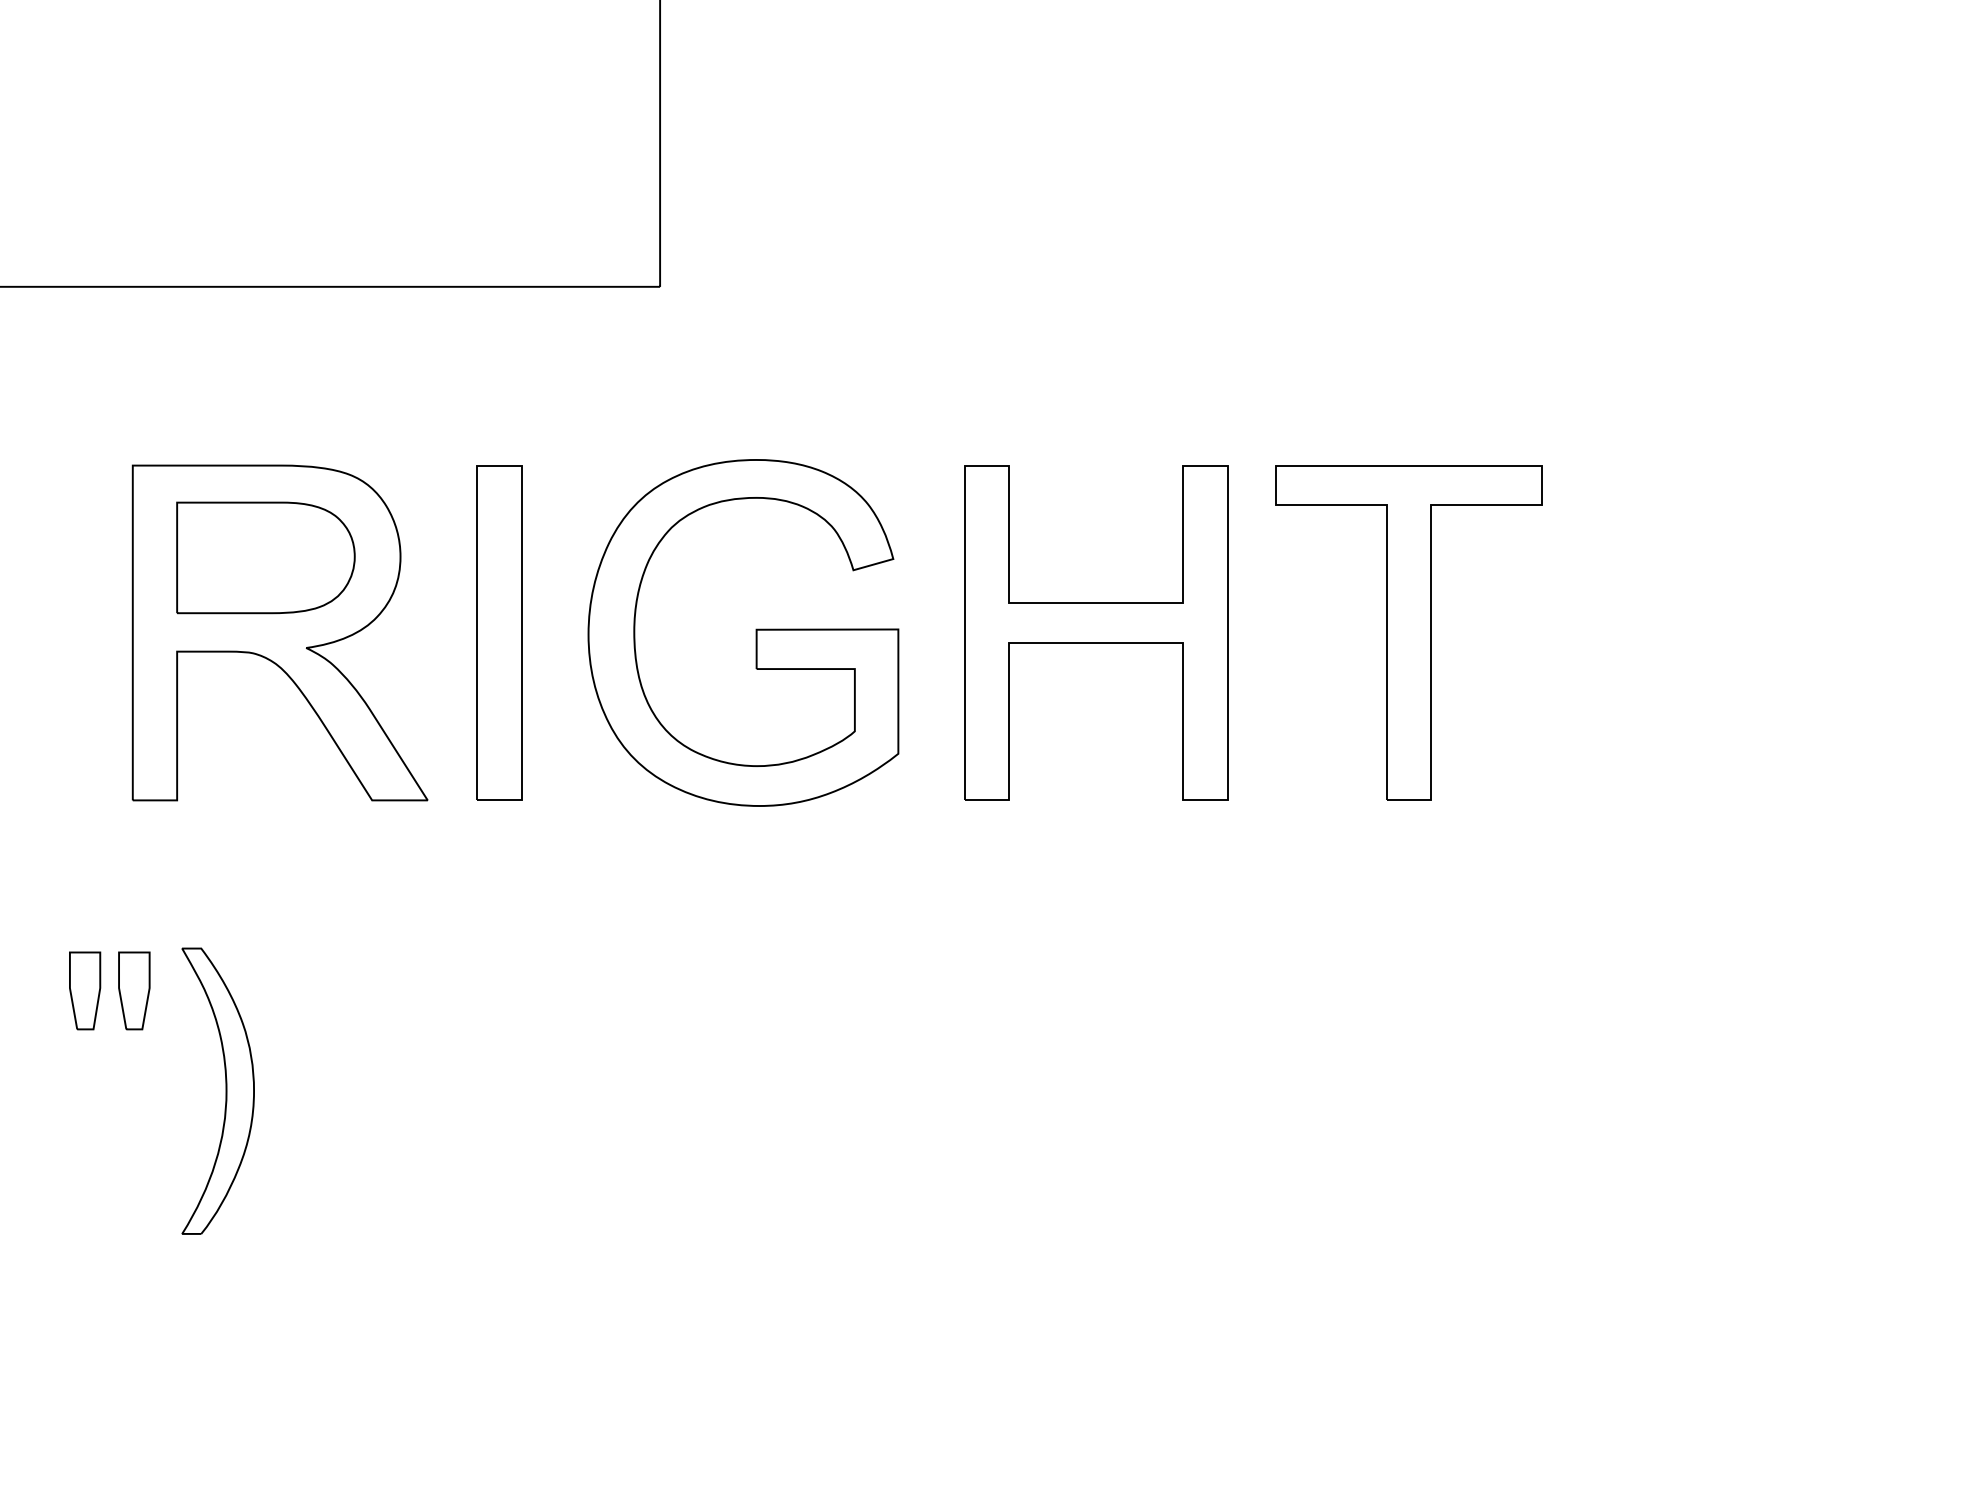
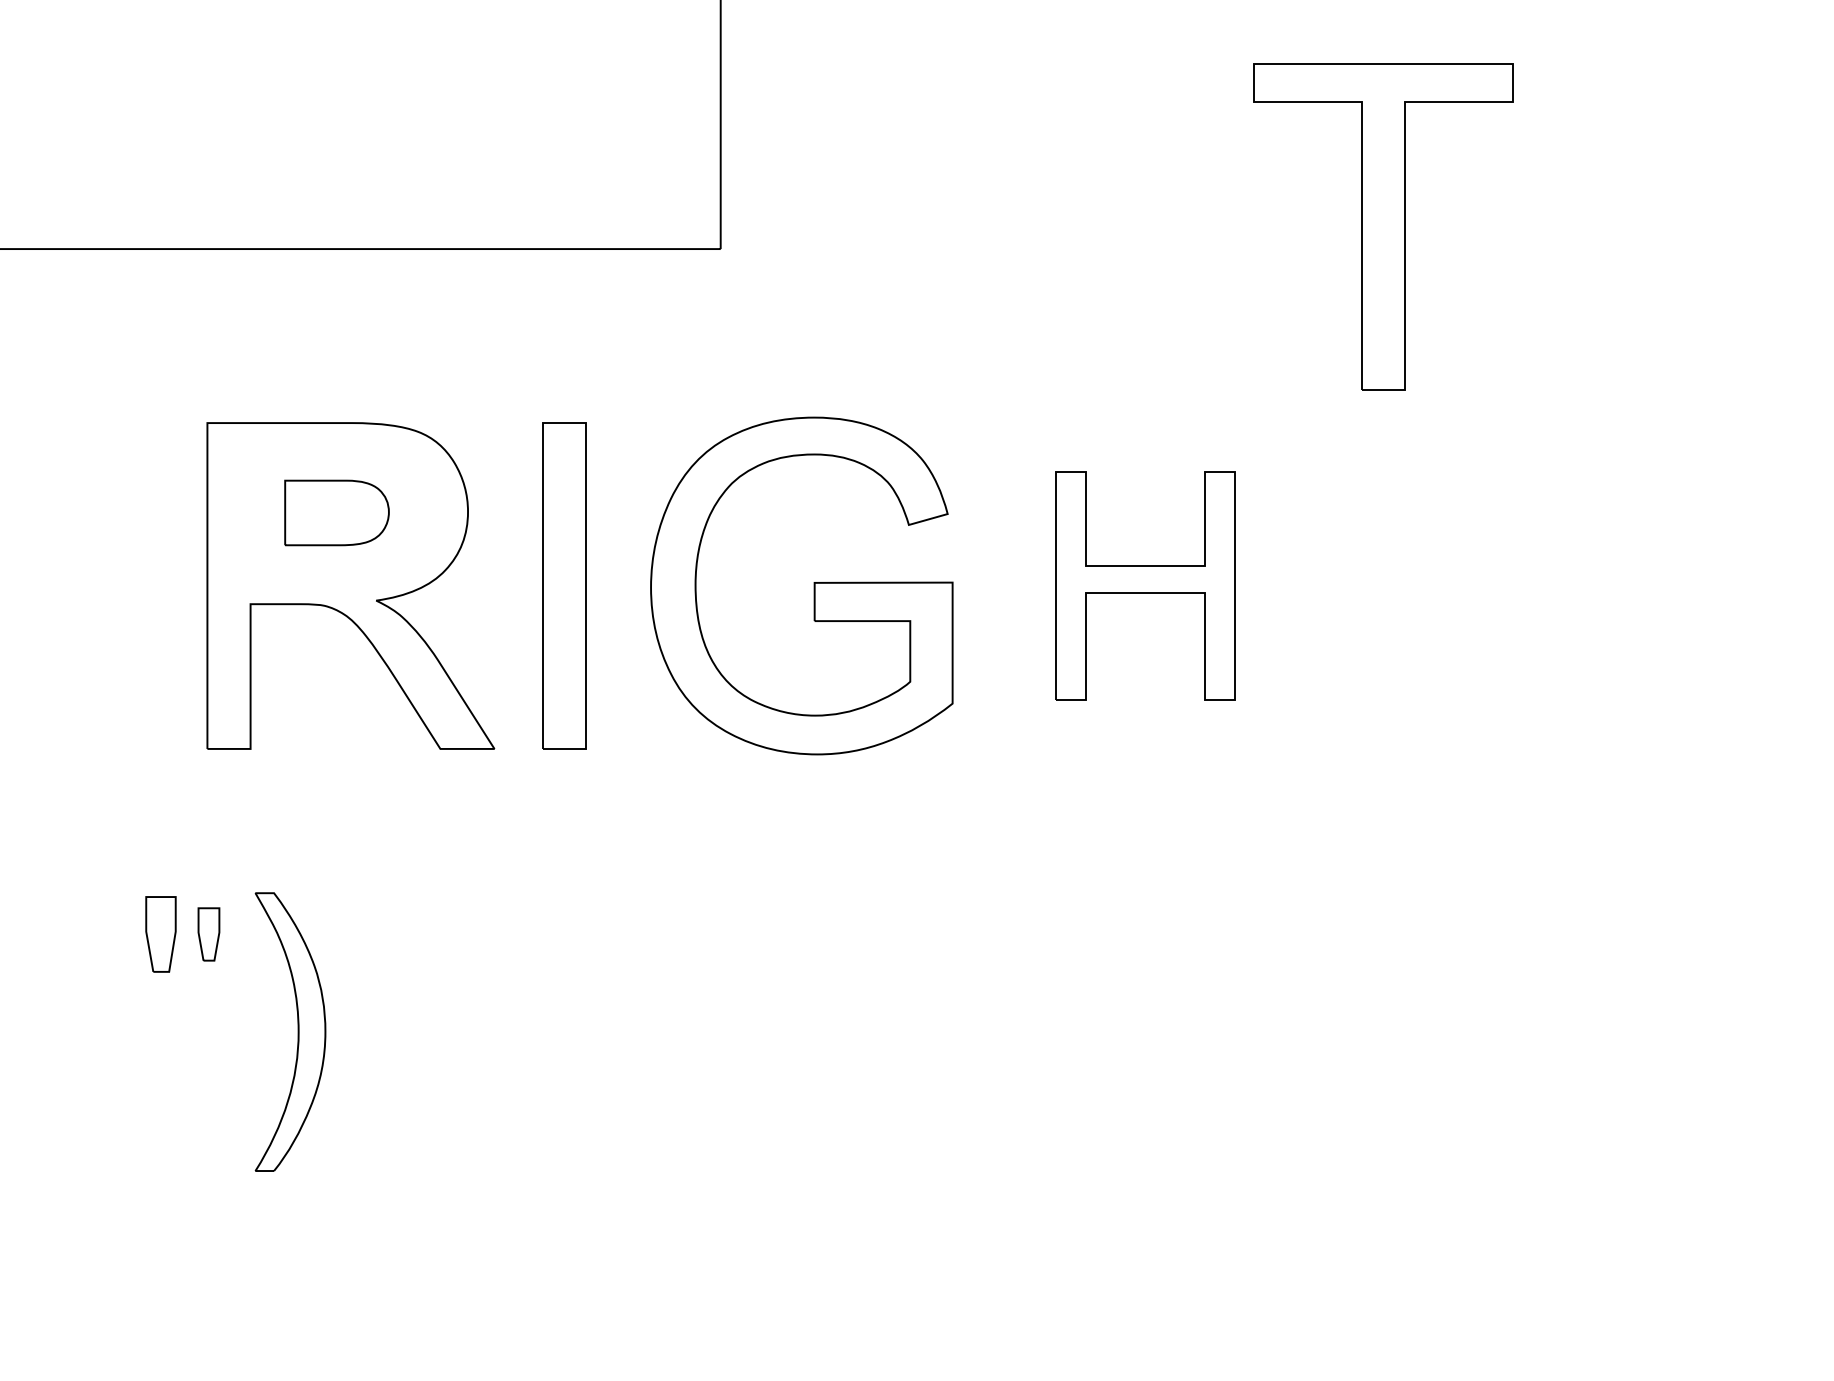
part: (265, 557) -> (336, 512), size x0.6
part: (1096, 632) -> (1145, 585), size x0.7
part: (1408, 632) -> (1382, 226), moved
part: (134, 990) -> (209, 934), size x0.7

